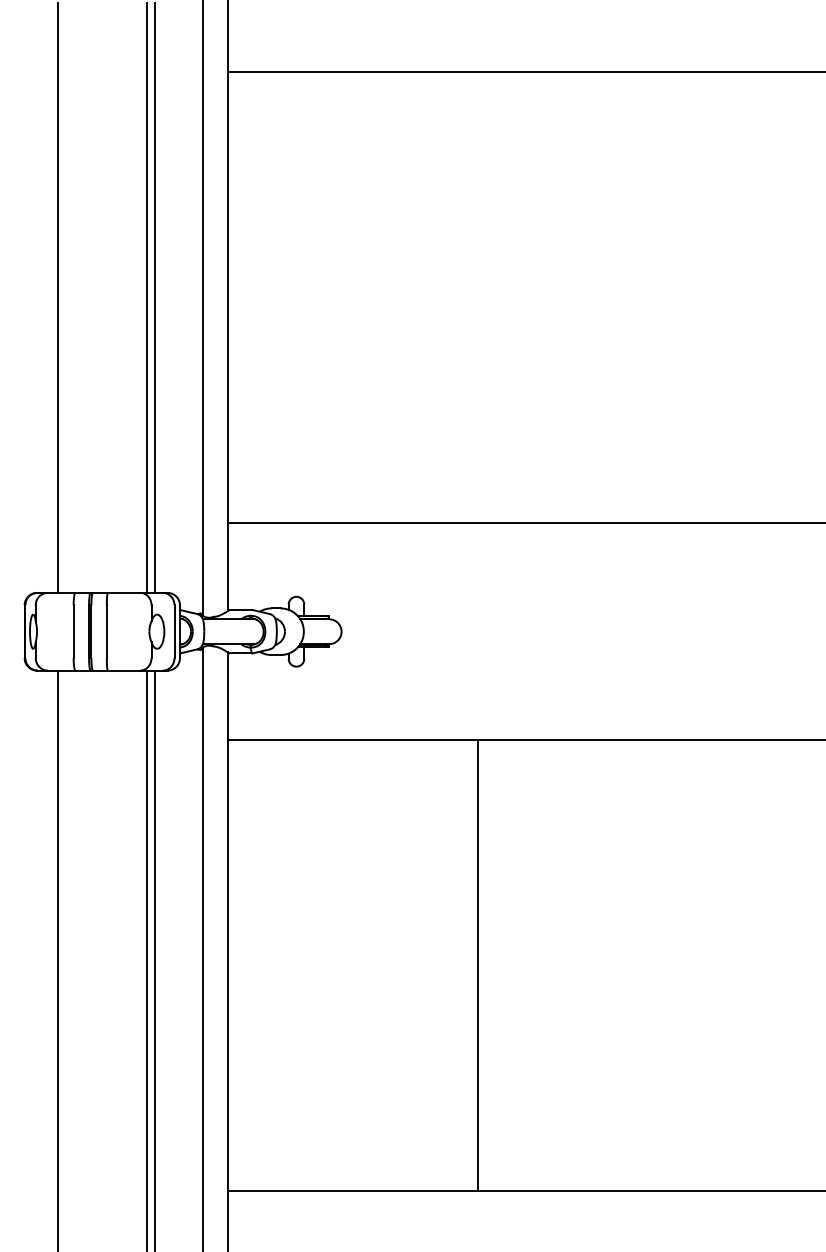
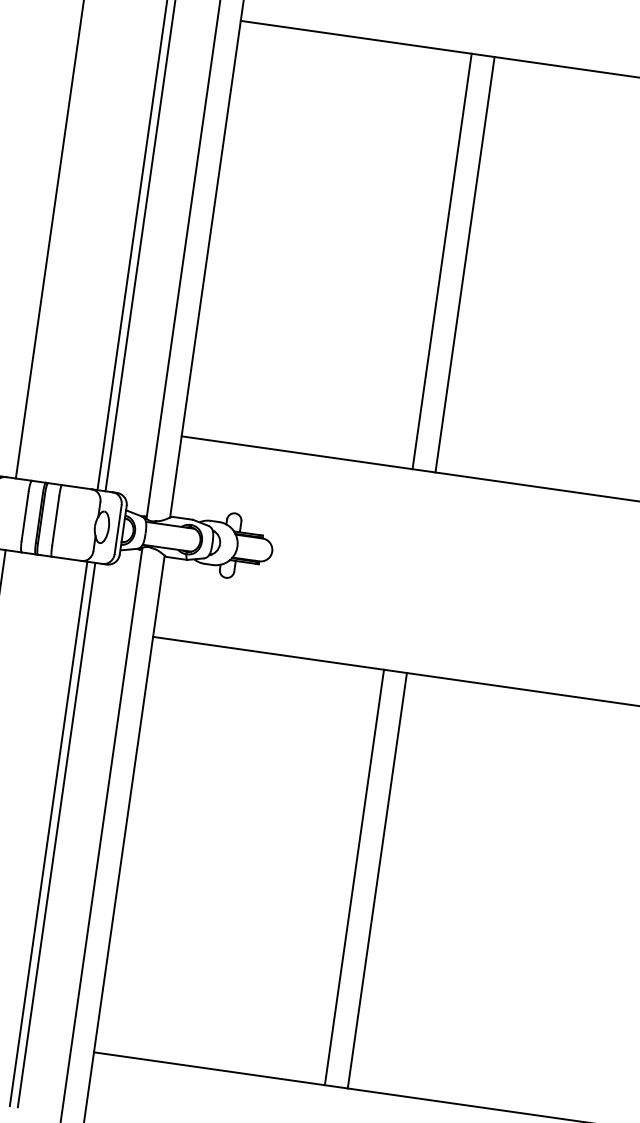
line: (478, 297) -> (442, 261), added
line: (503, 297) -> (465, 264), added
line: (503, 965) -> (377, 880), added

